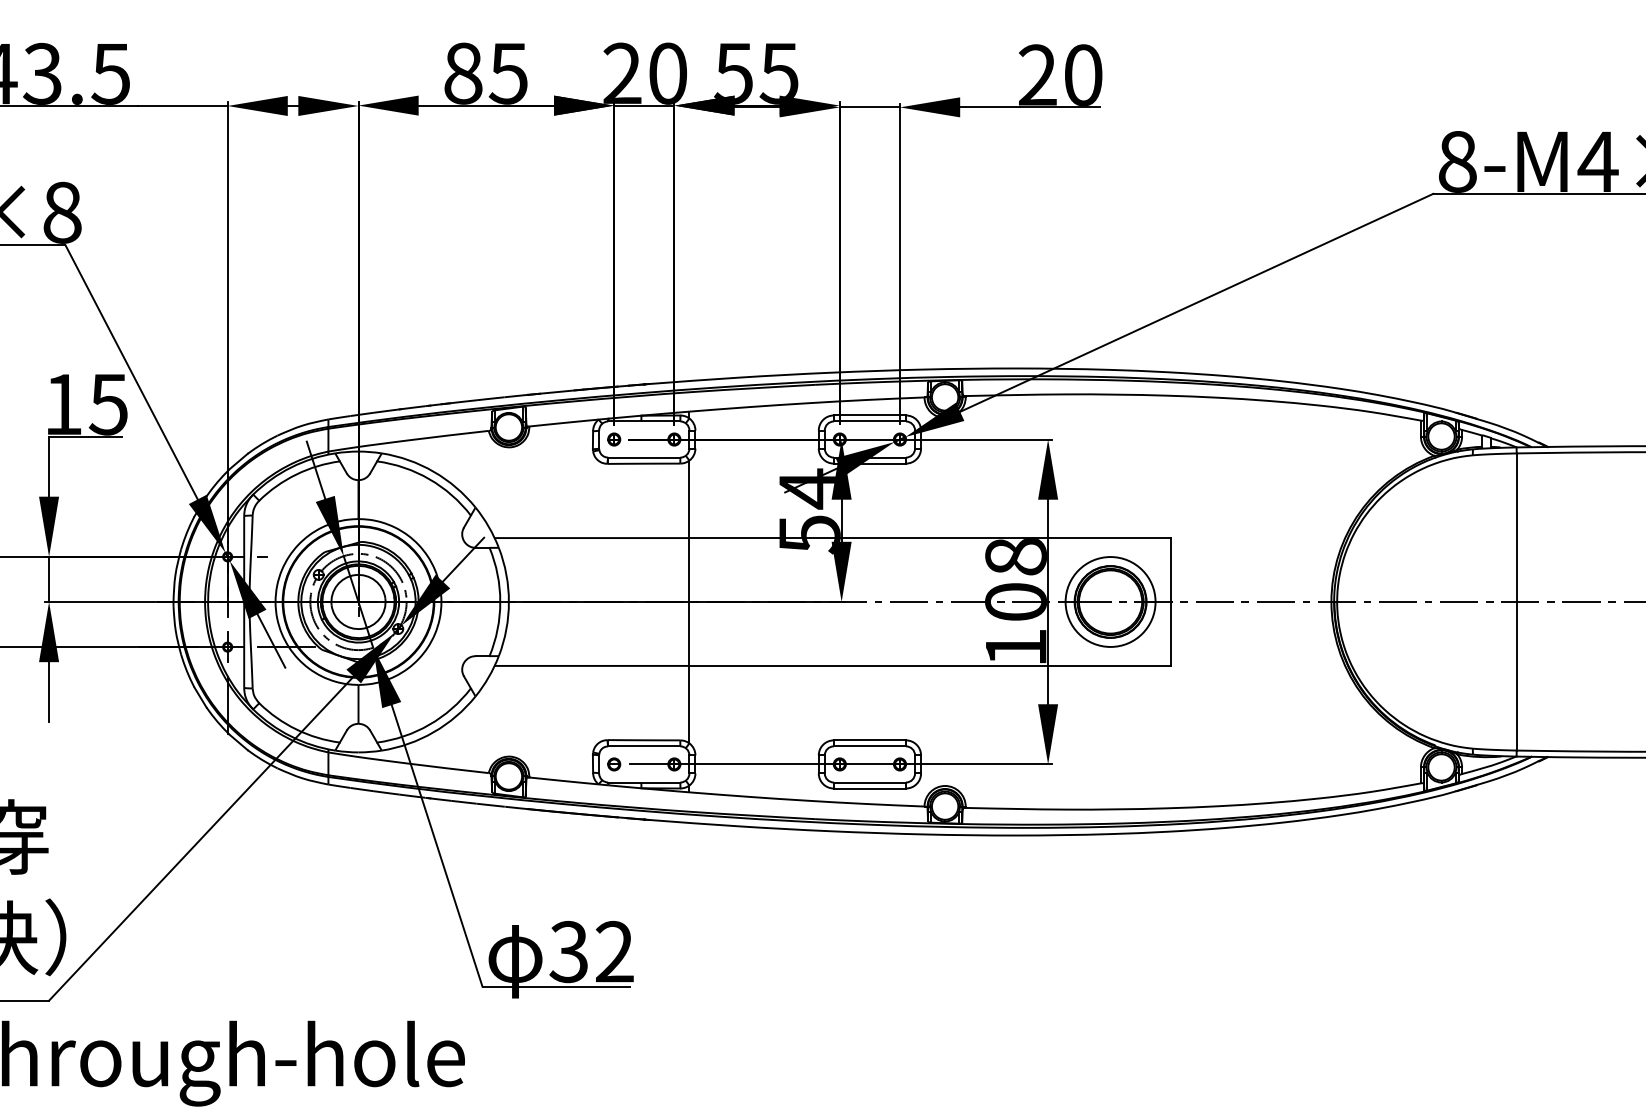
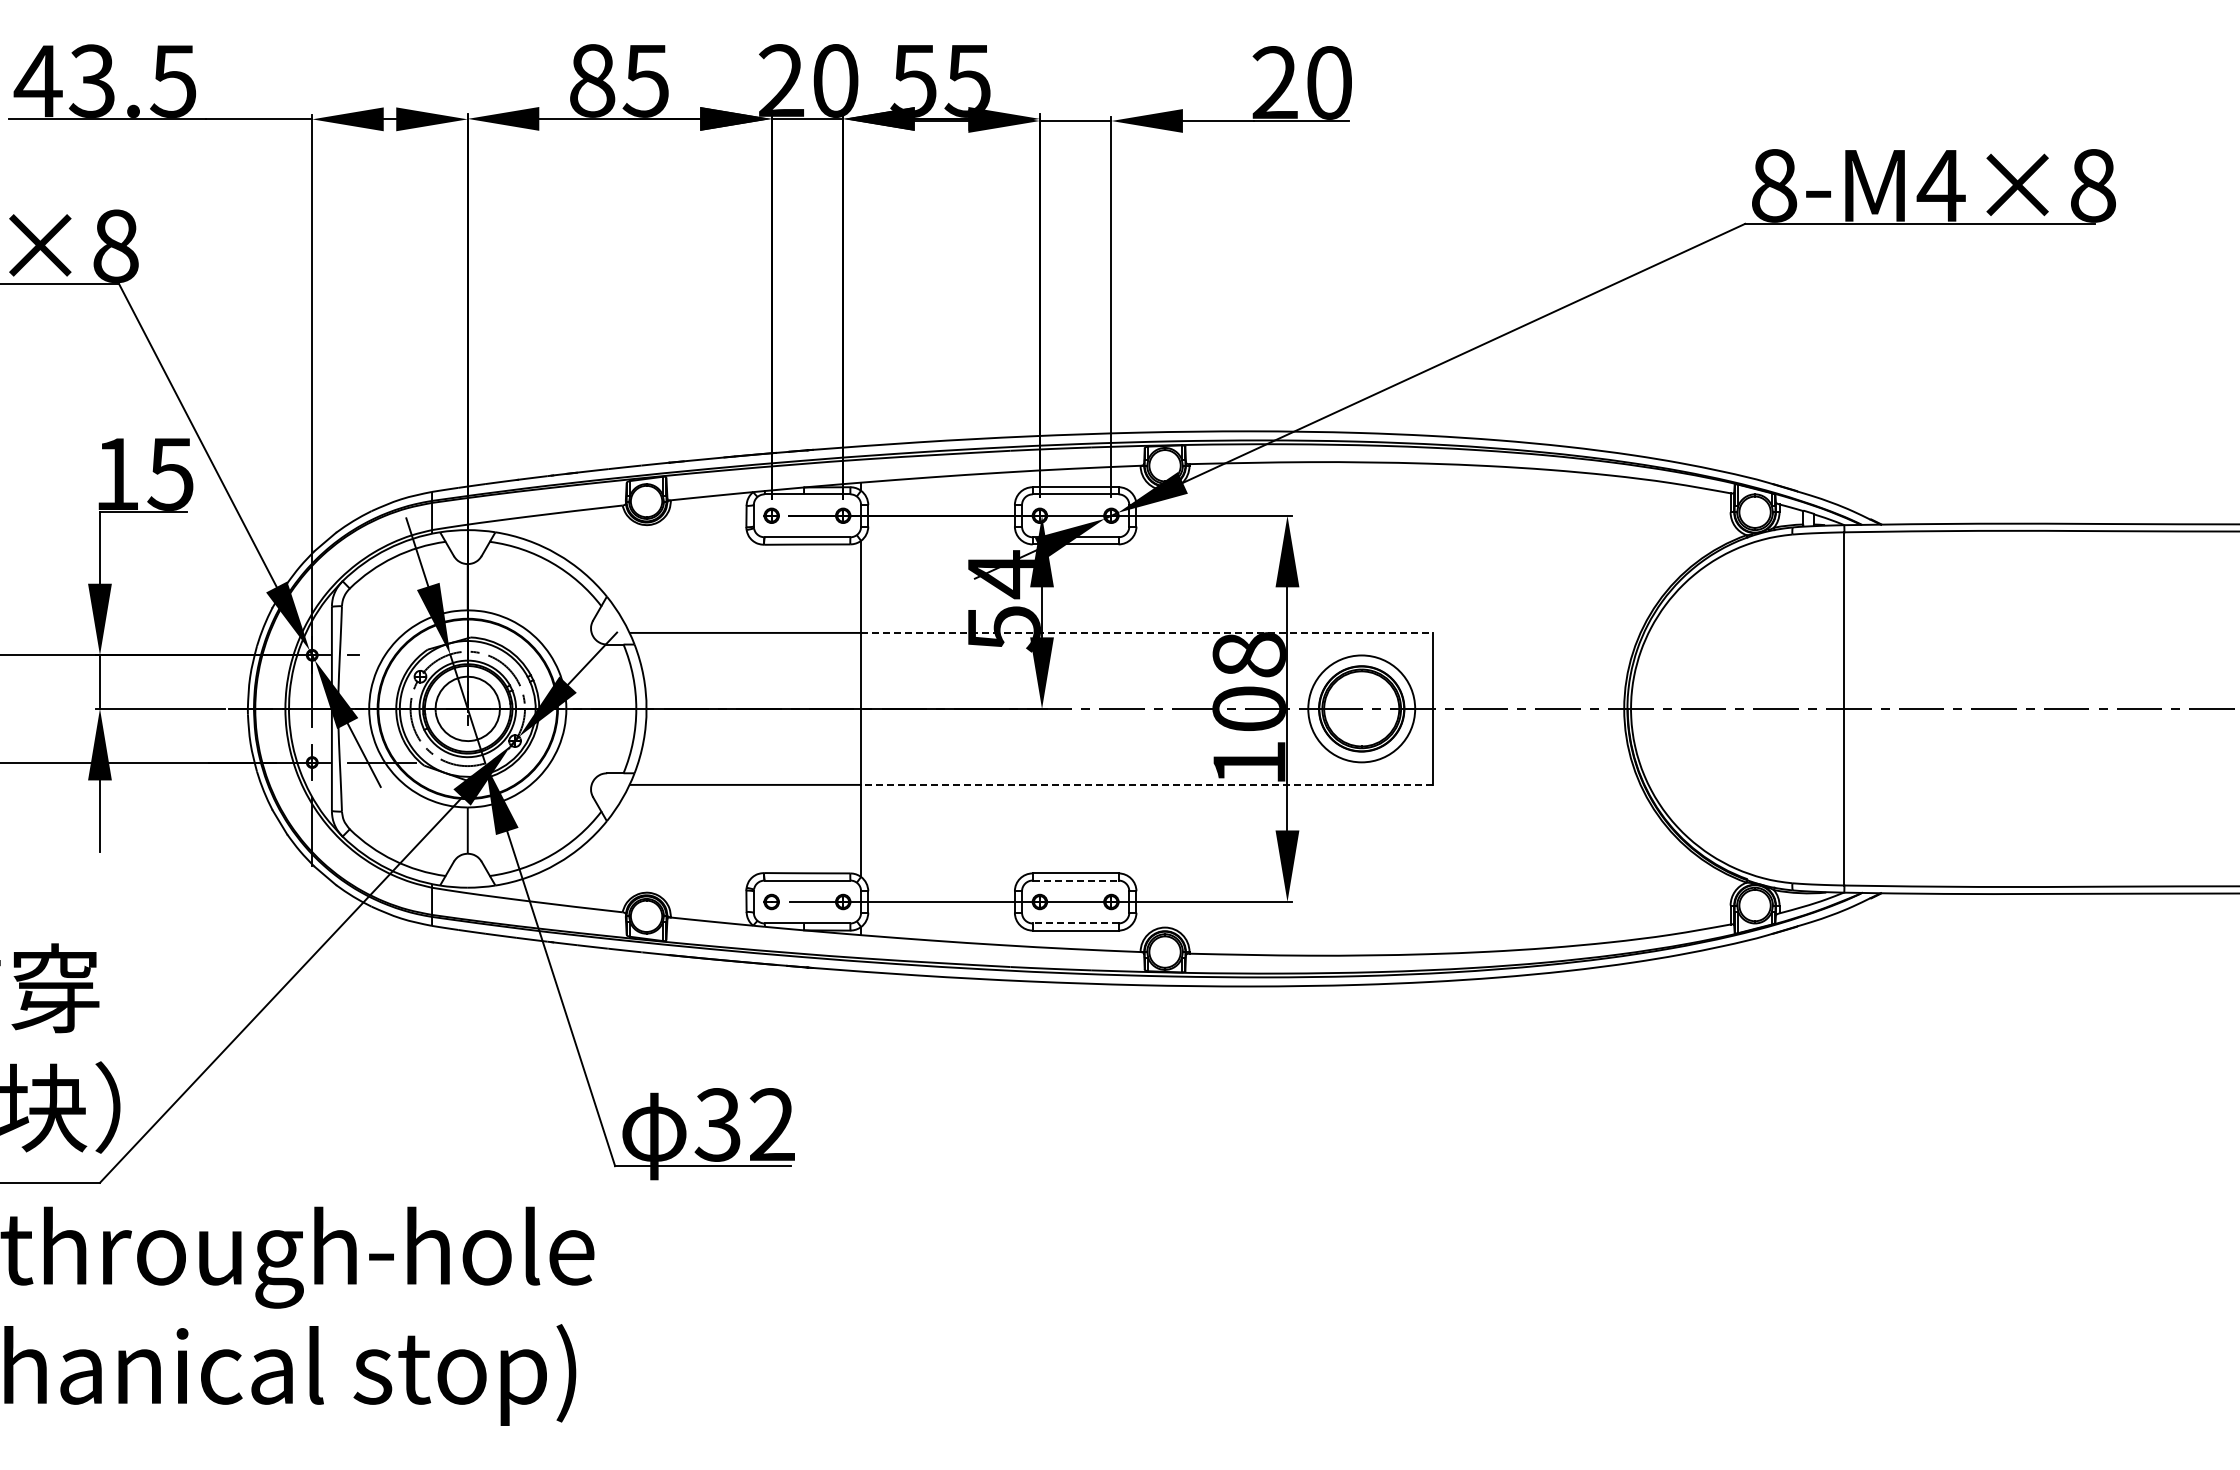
line: (930, 537) -> (1147, 632), solid -> dashed
line: (929, 665) -> (1146, 784), solid -> dashed
line: (869, 746) -> (1075, 880), solid -> dashed
line: (869, 782) -> (1075, 923), solid -> dashed

